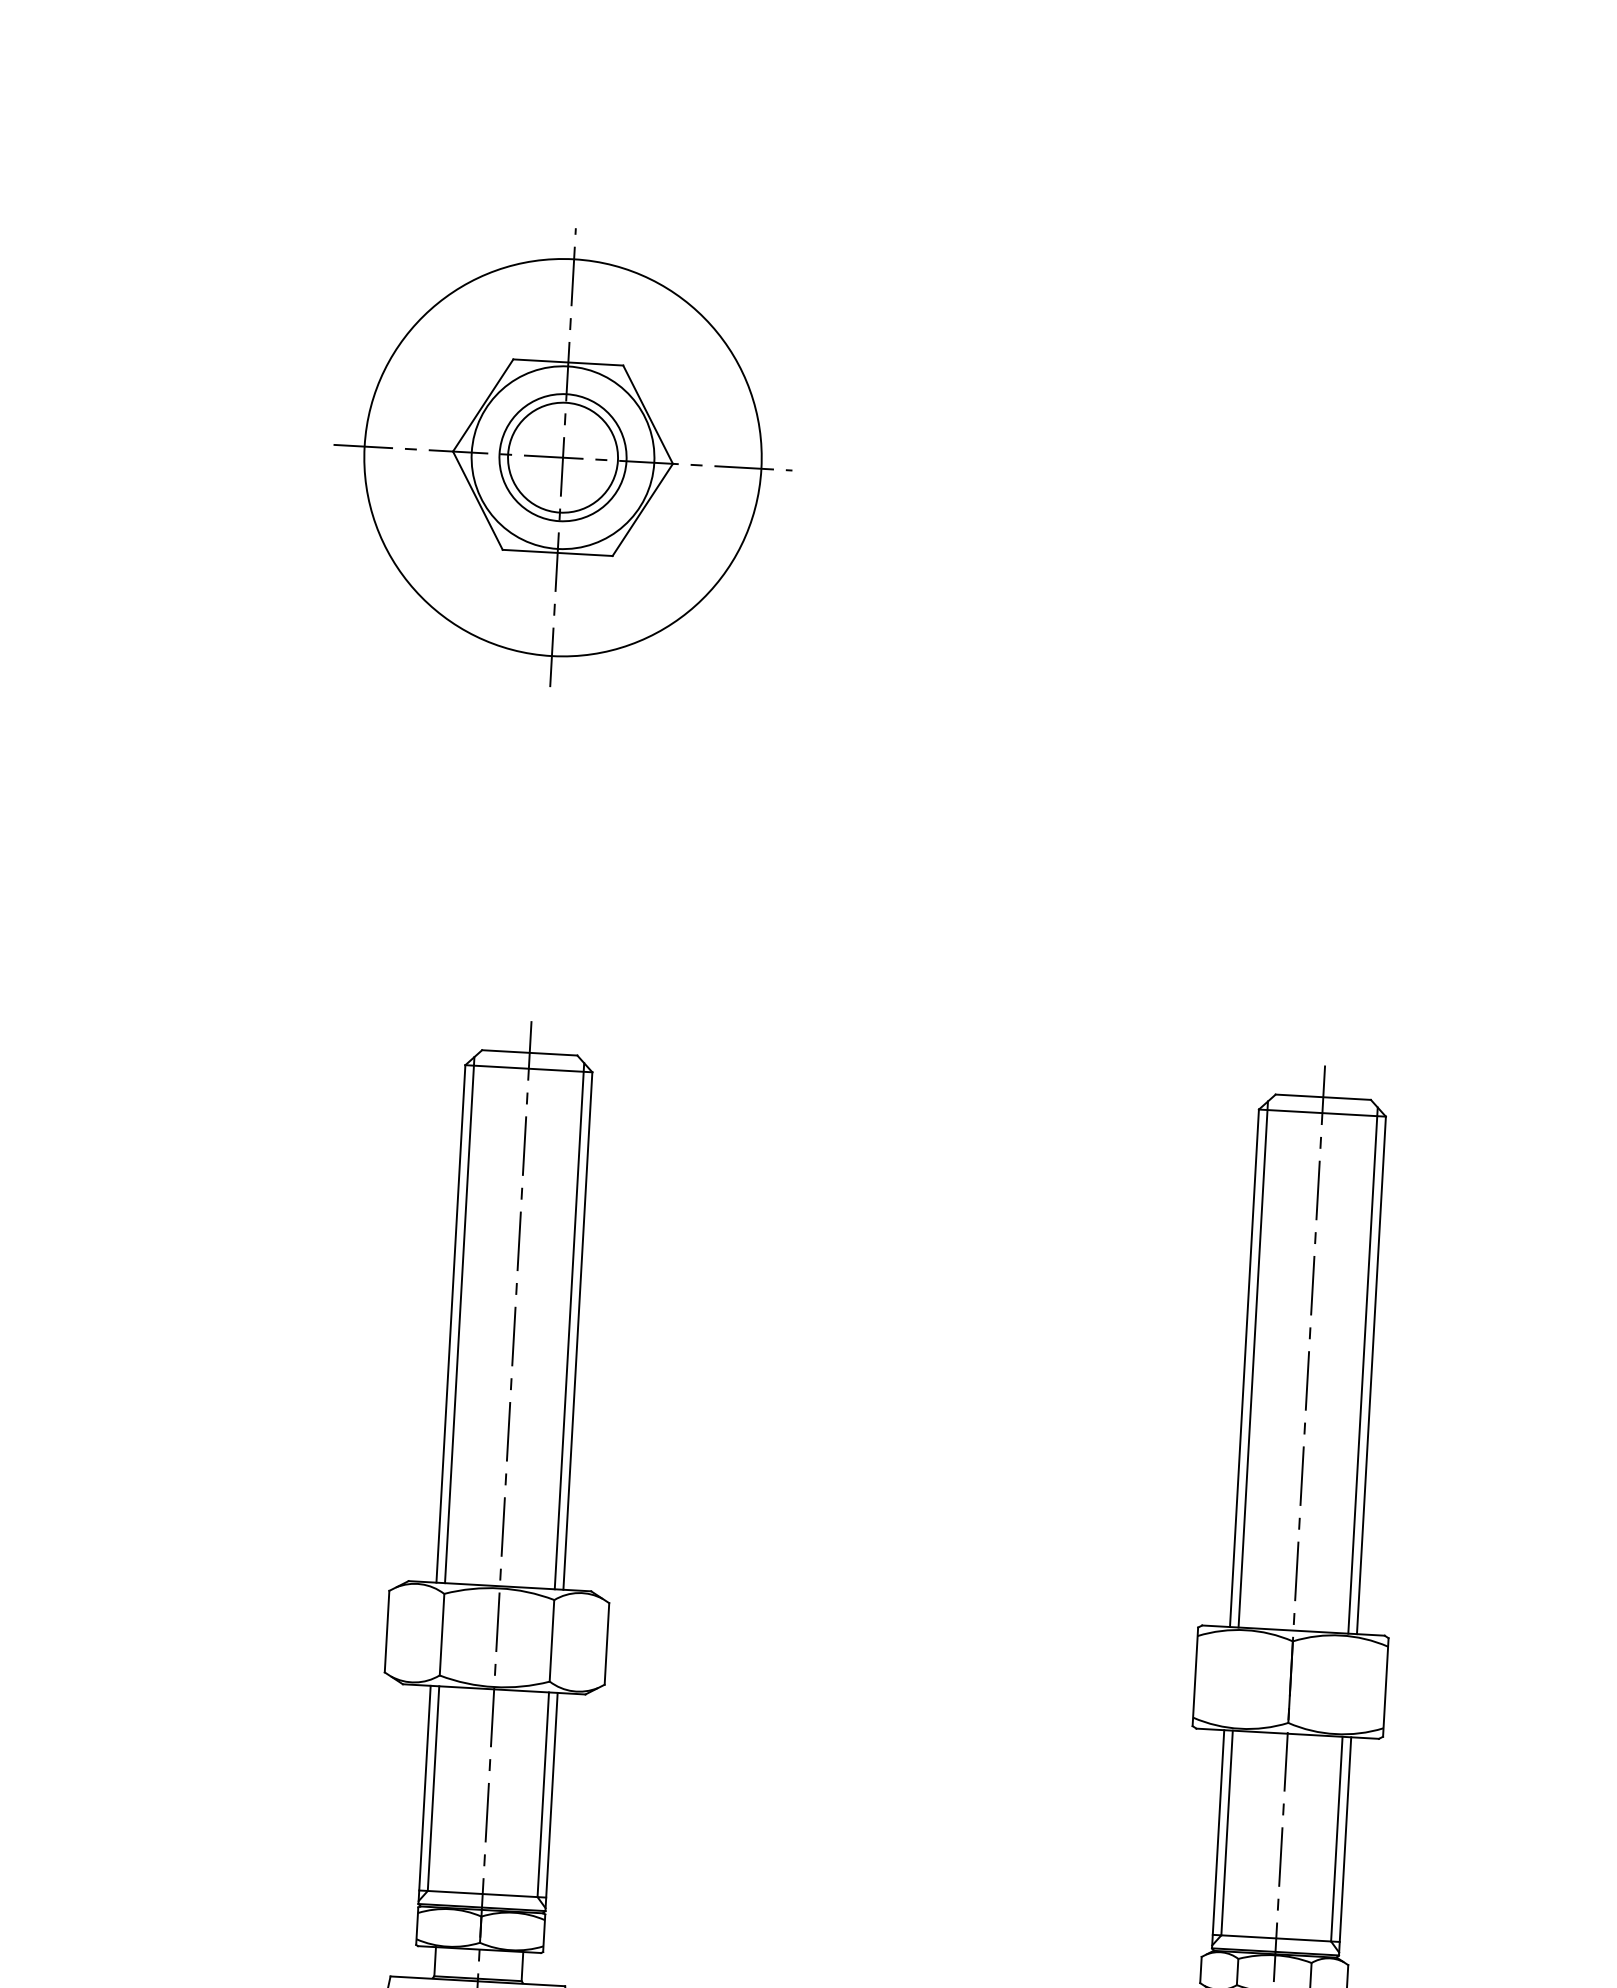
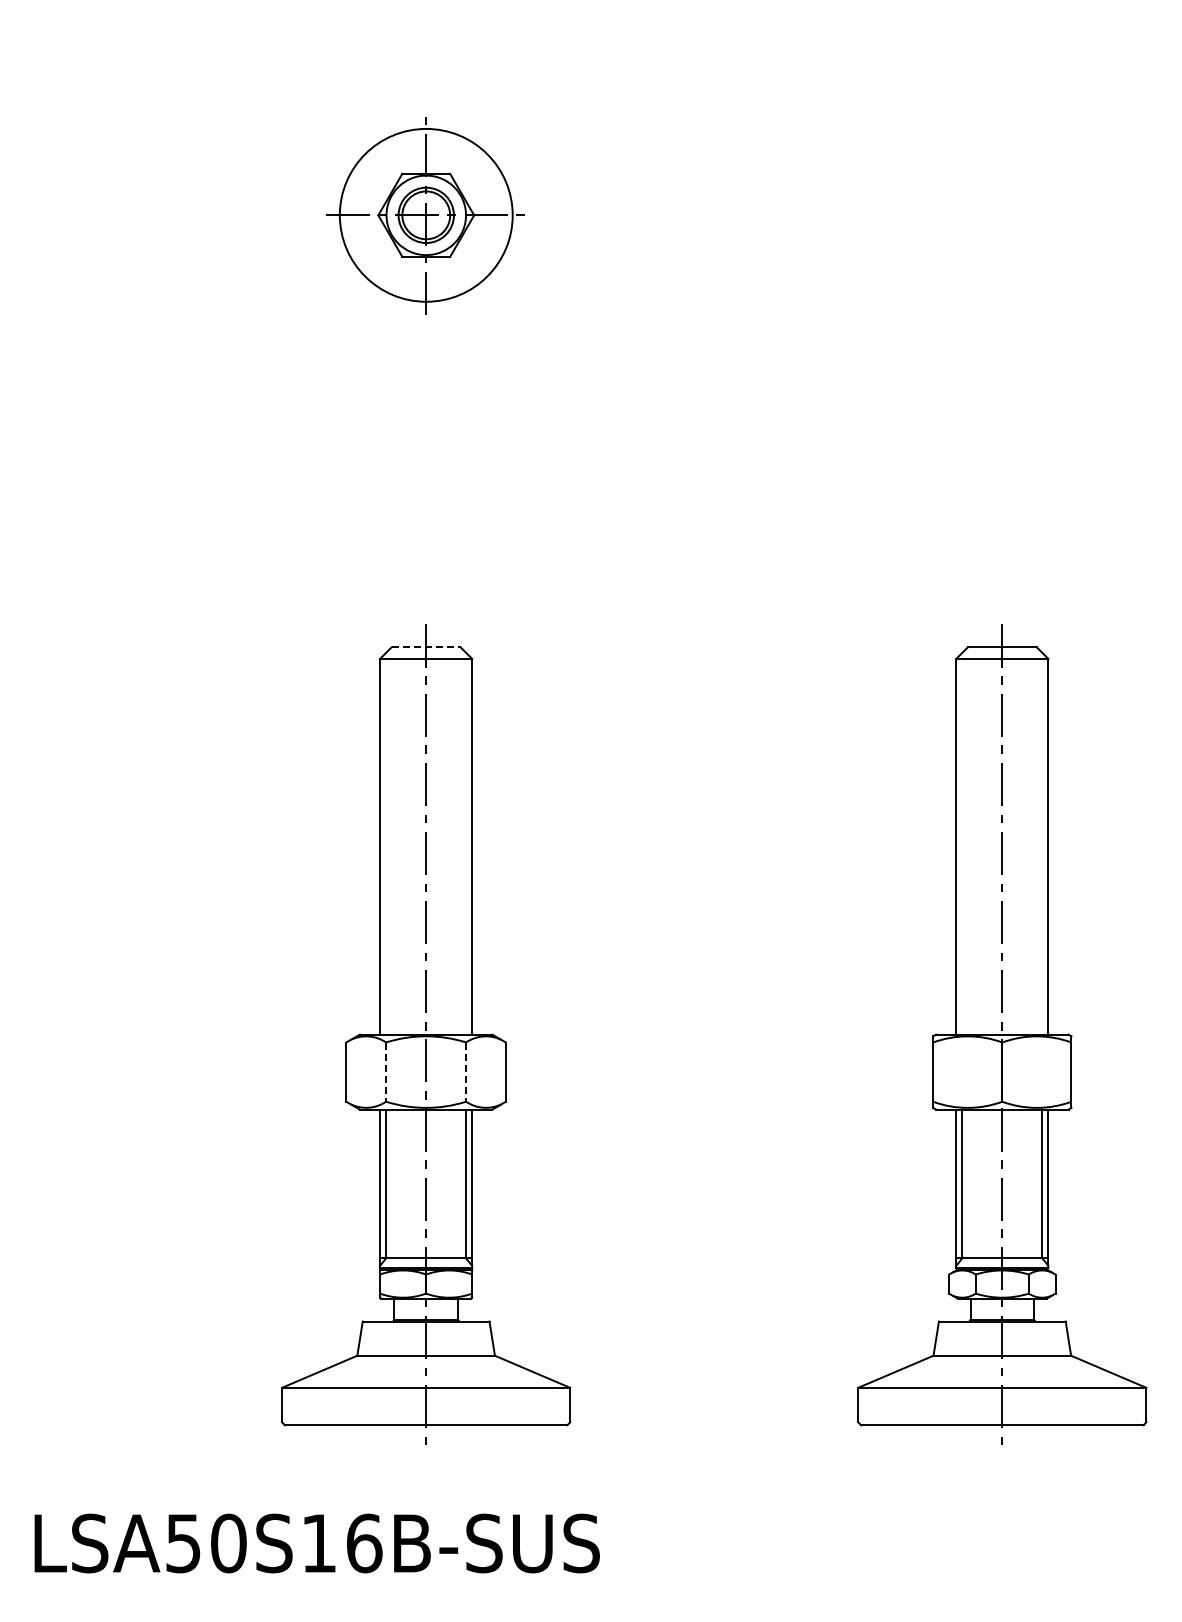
part: (563, 458) -> (426, 215), size x0.6
line: (530, 1053) -> (426, 647), solid -> dashed
line: (460, 1319) -> (386, 843), removed
line: (568, 1325) -> (465, 843), removed
line: (1253, 1364) -> (962, 843), removed
line: (1363, 1370) -> (1042, 843), removed
line: (442, 1635) -> (386, 1072), solid -> dashed
line: (552, 1641) -> (466, 1072), solid -> dashed

